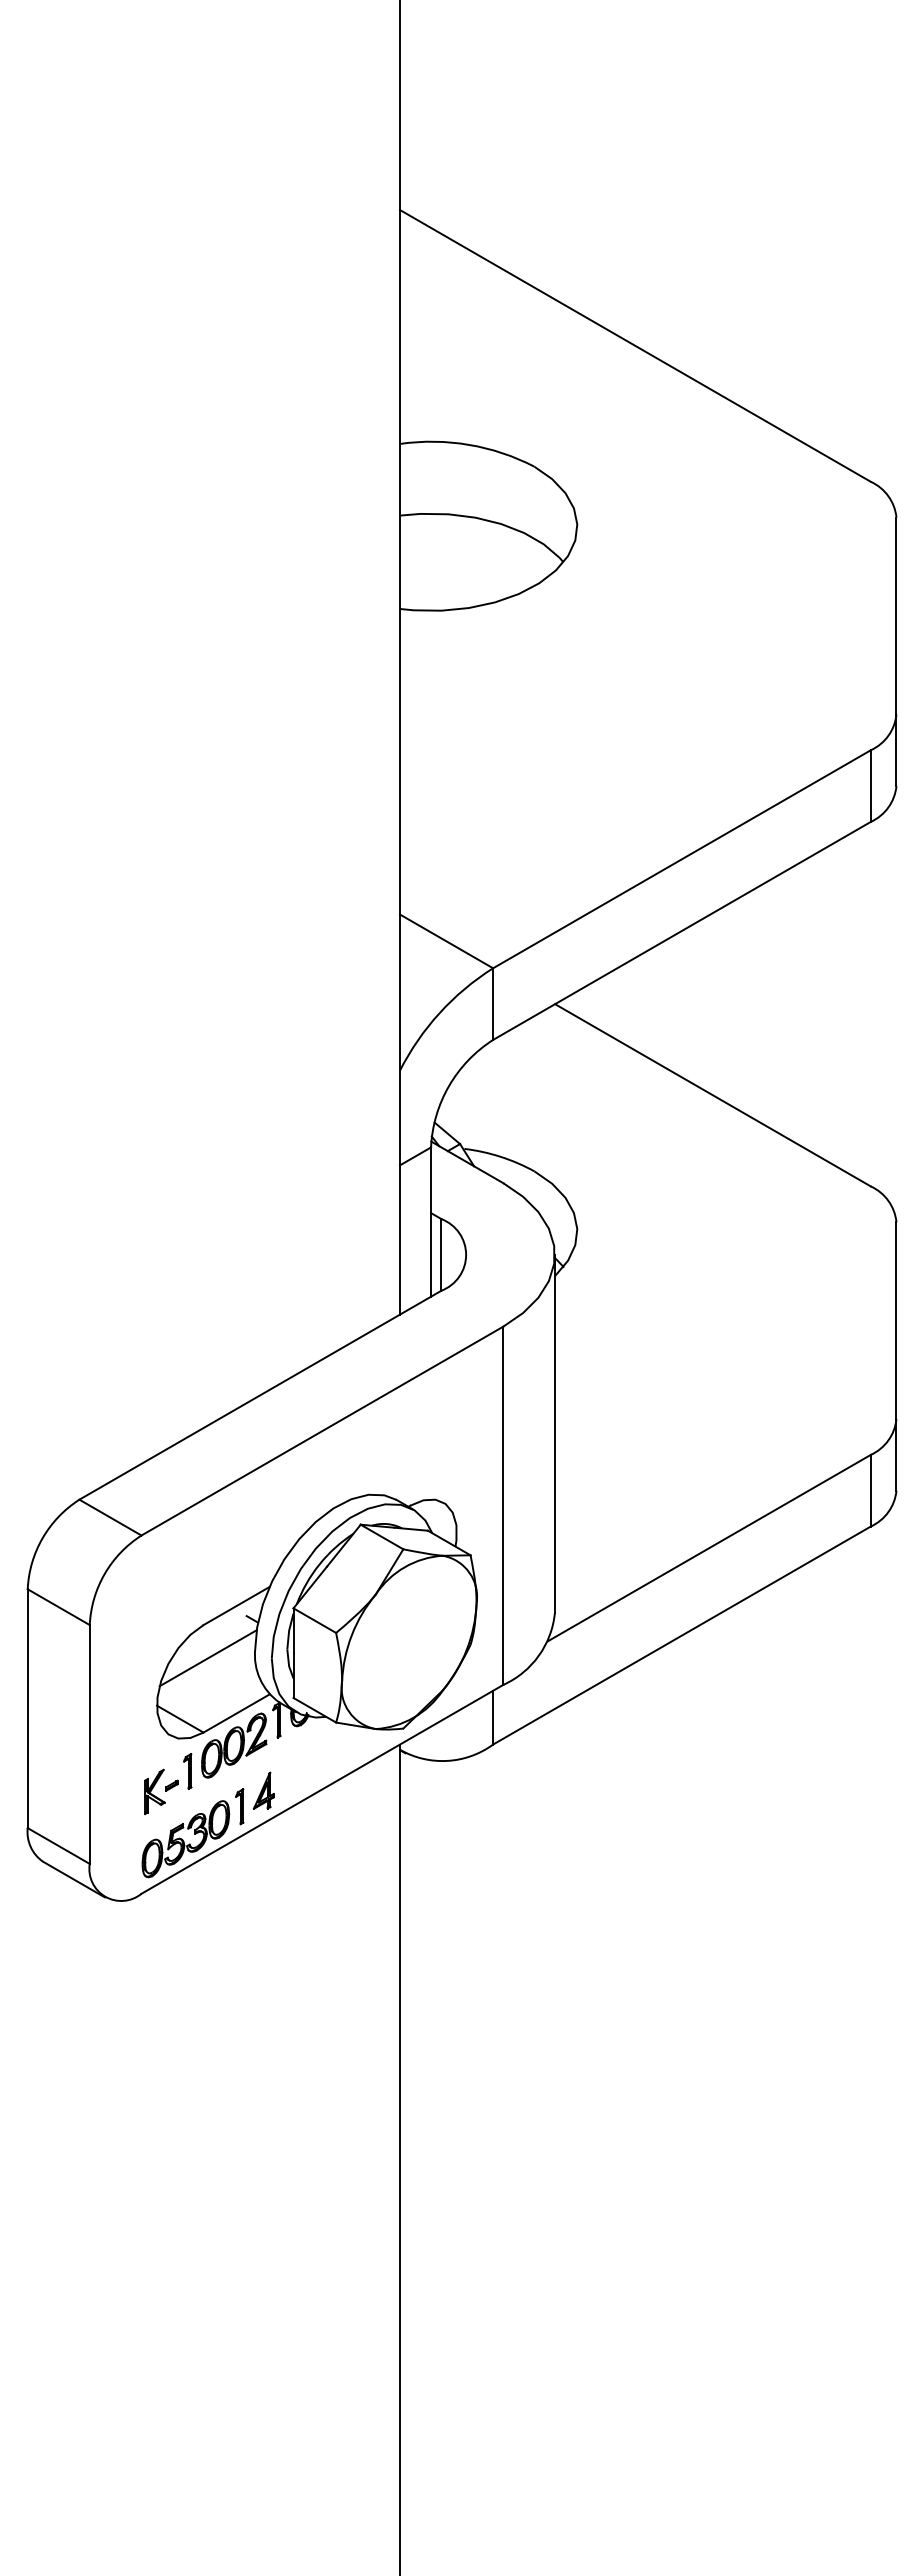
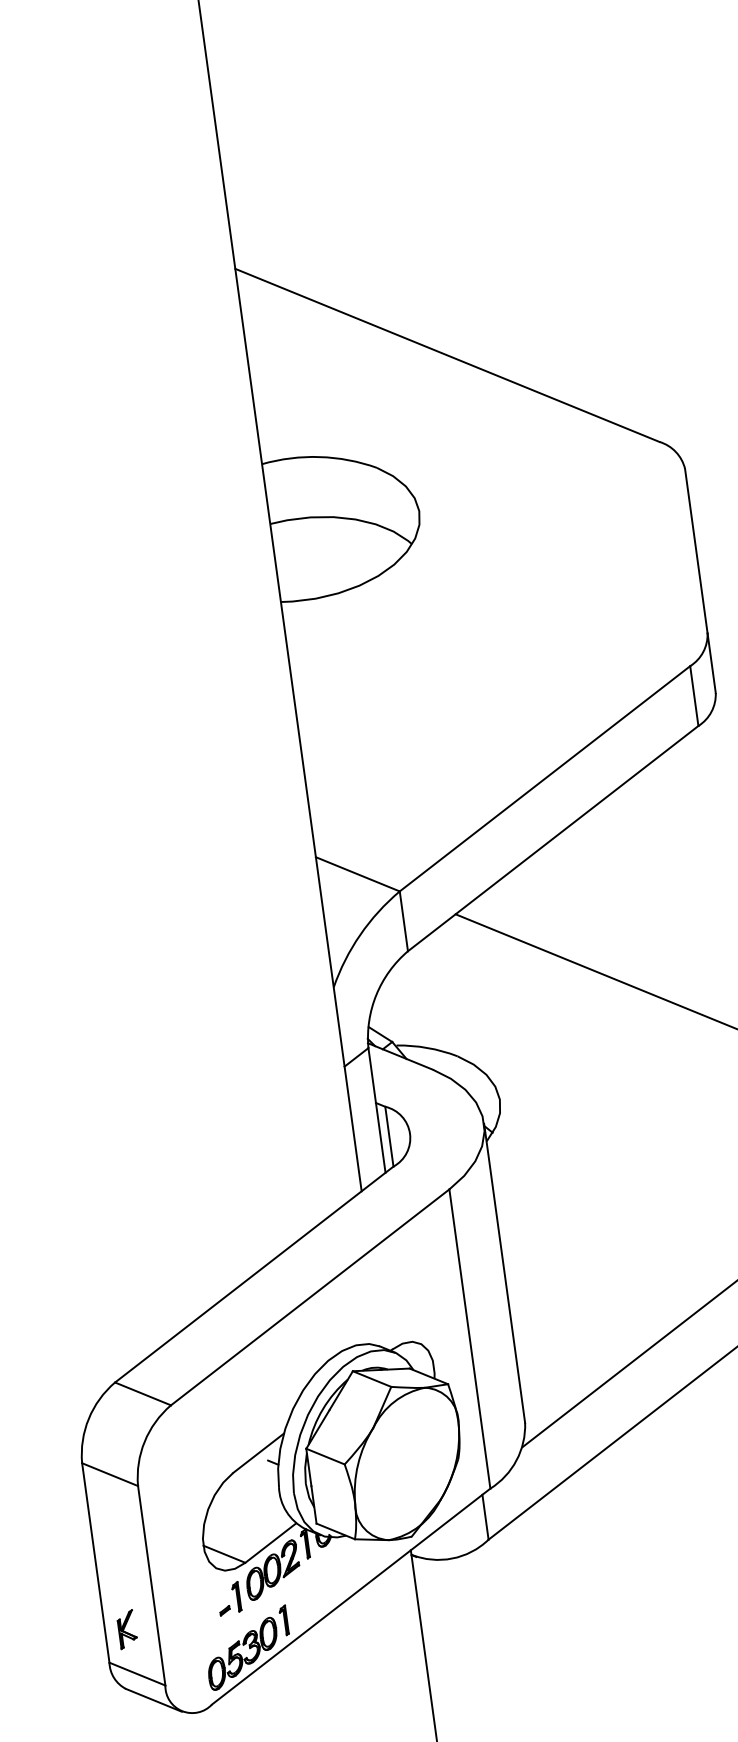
line: (207, 1658) -> (240, 1500), removed
part: (263, 1790) -> (302, 1604), removed
part: (154, 1791) -> (126, 1629), moved

